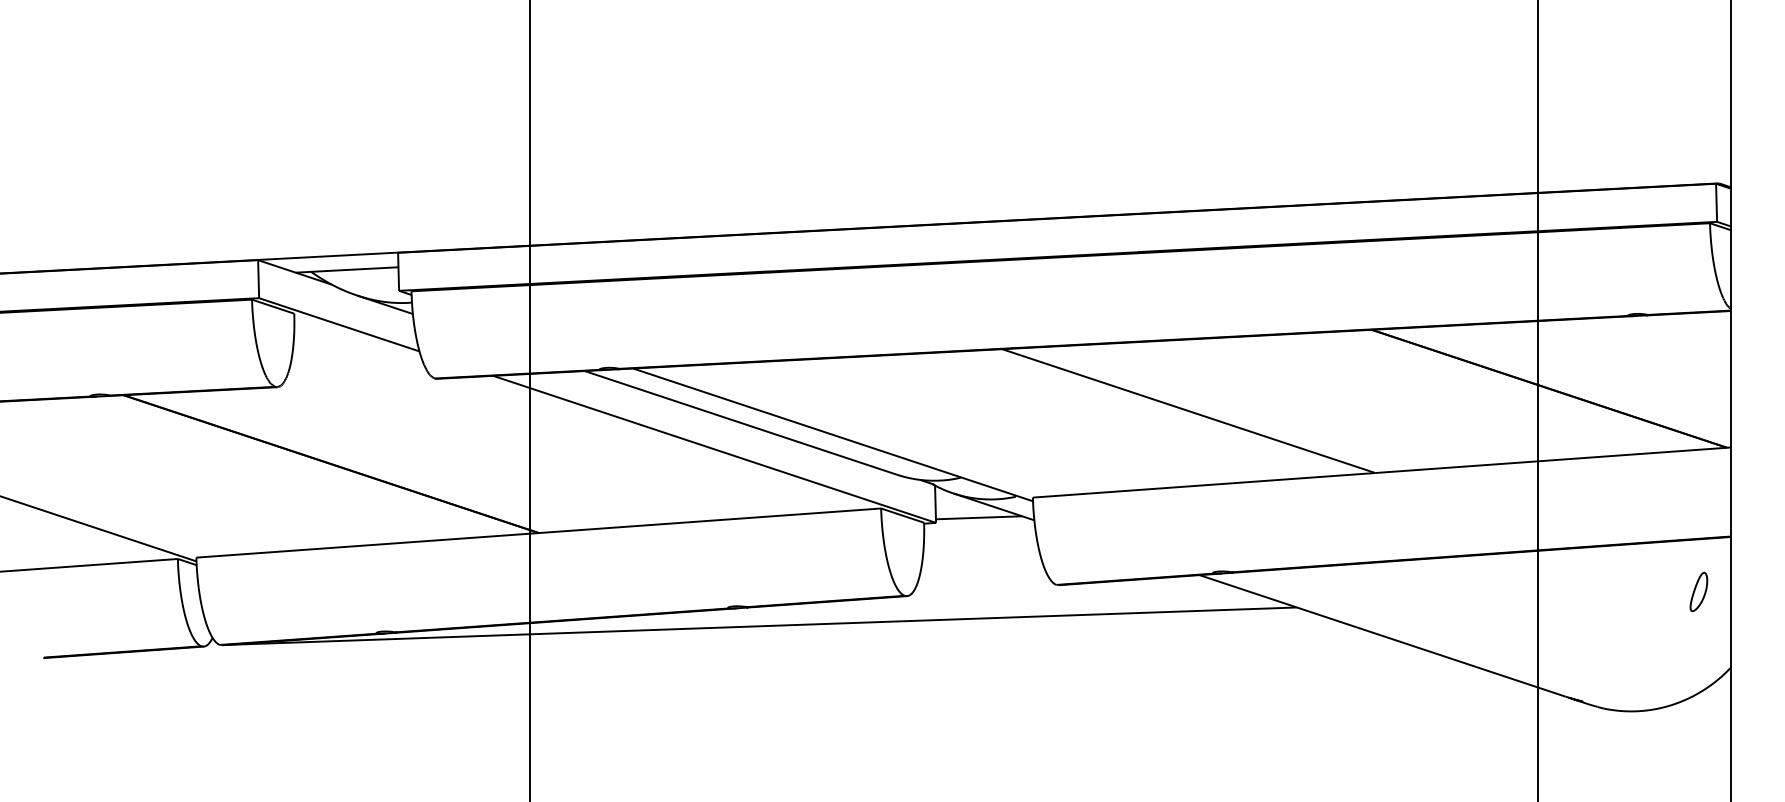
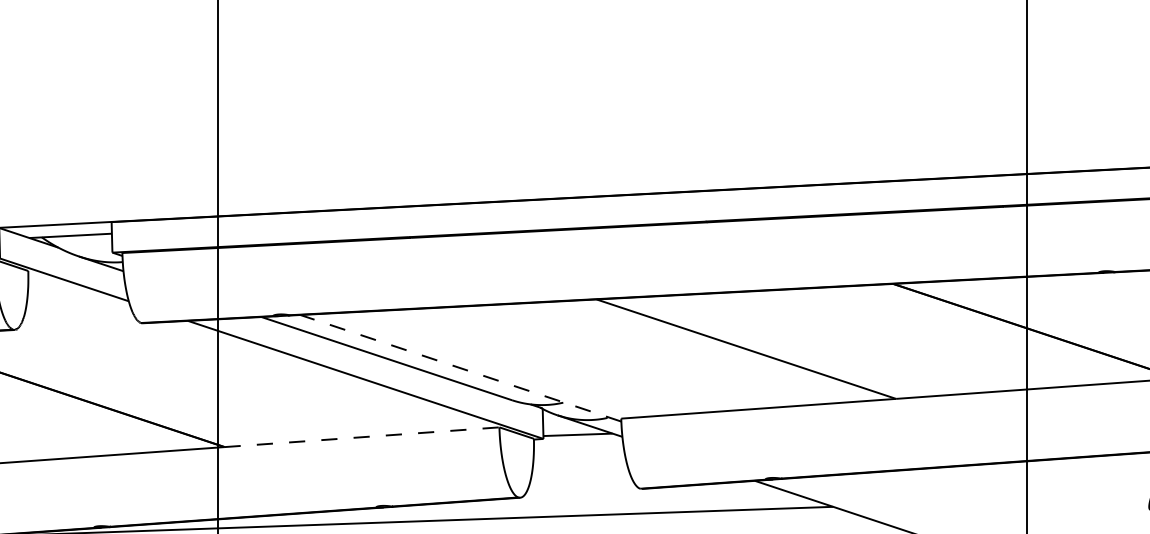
line: (833, 434) -> (461, 367), solid -> dashed
line: (709, 520) -> (361, 437), solid -> dashed

